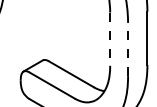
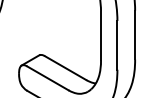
line: (110, 39) -> (101, 36), dashed -> solid
line: (128, 48) -> (117, 44), dashed -> solid

